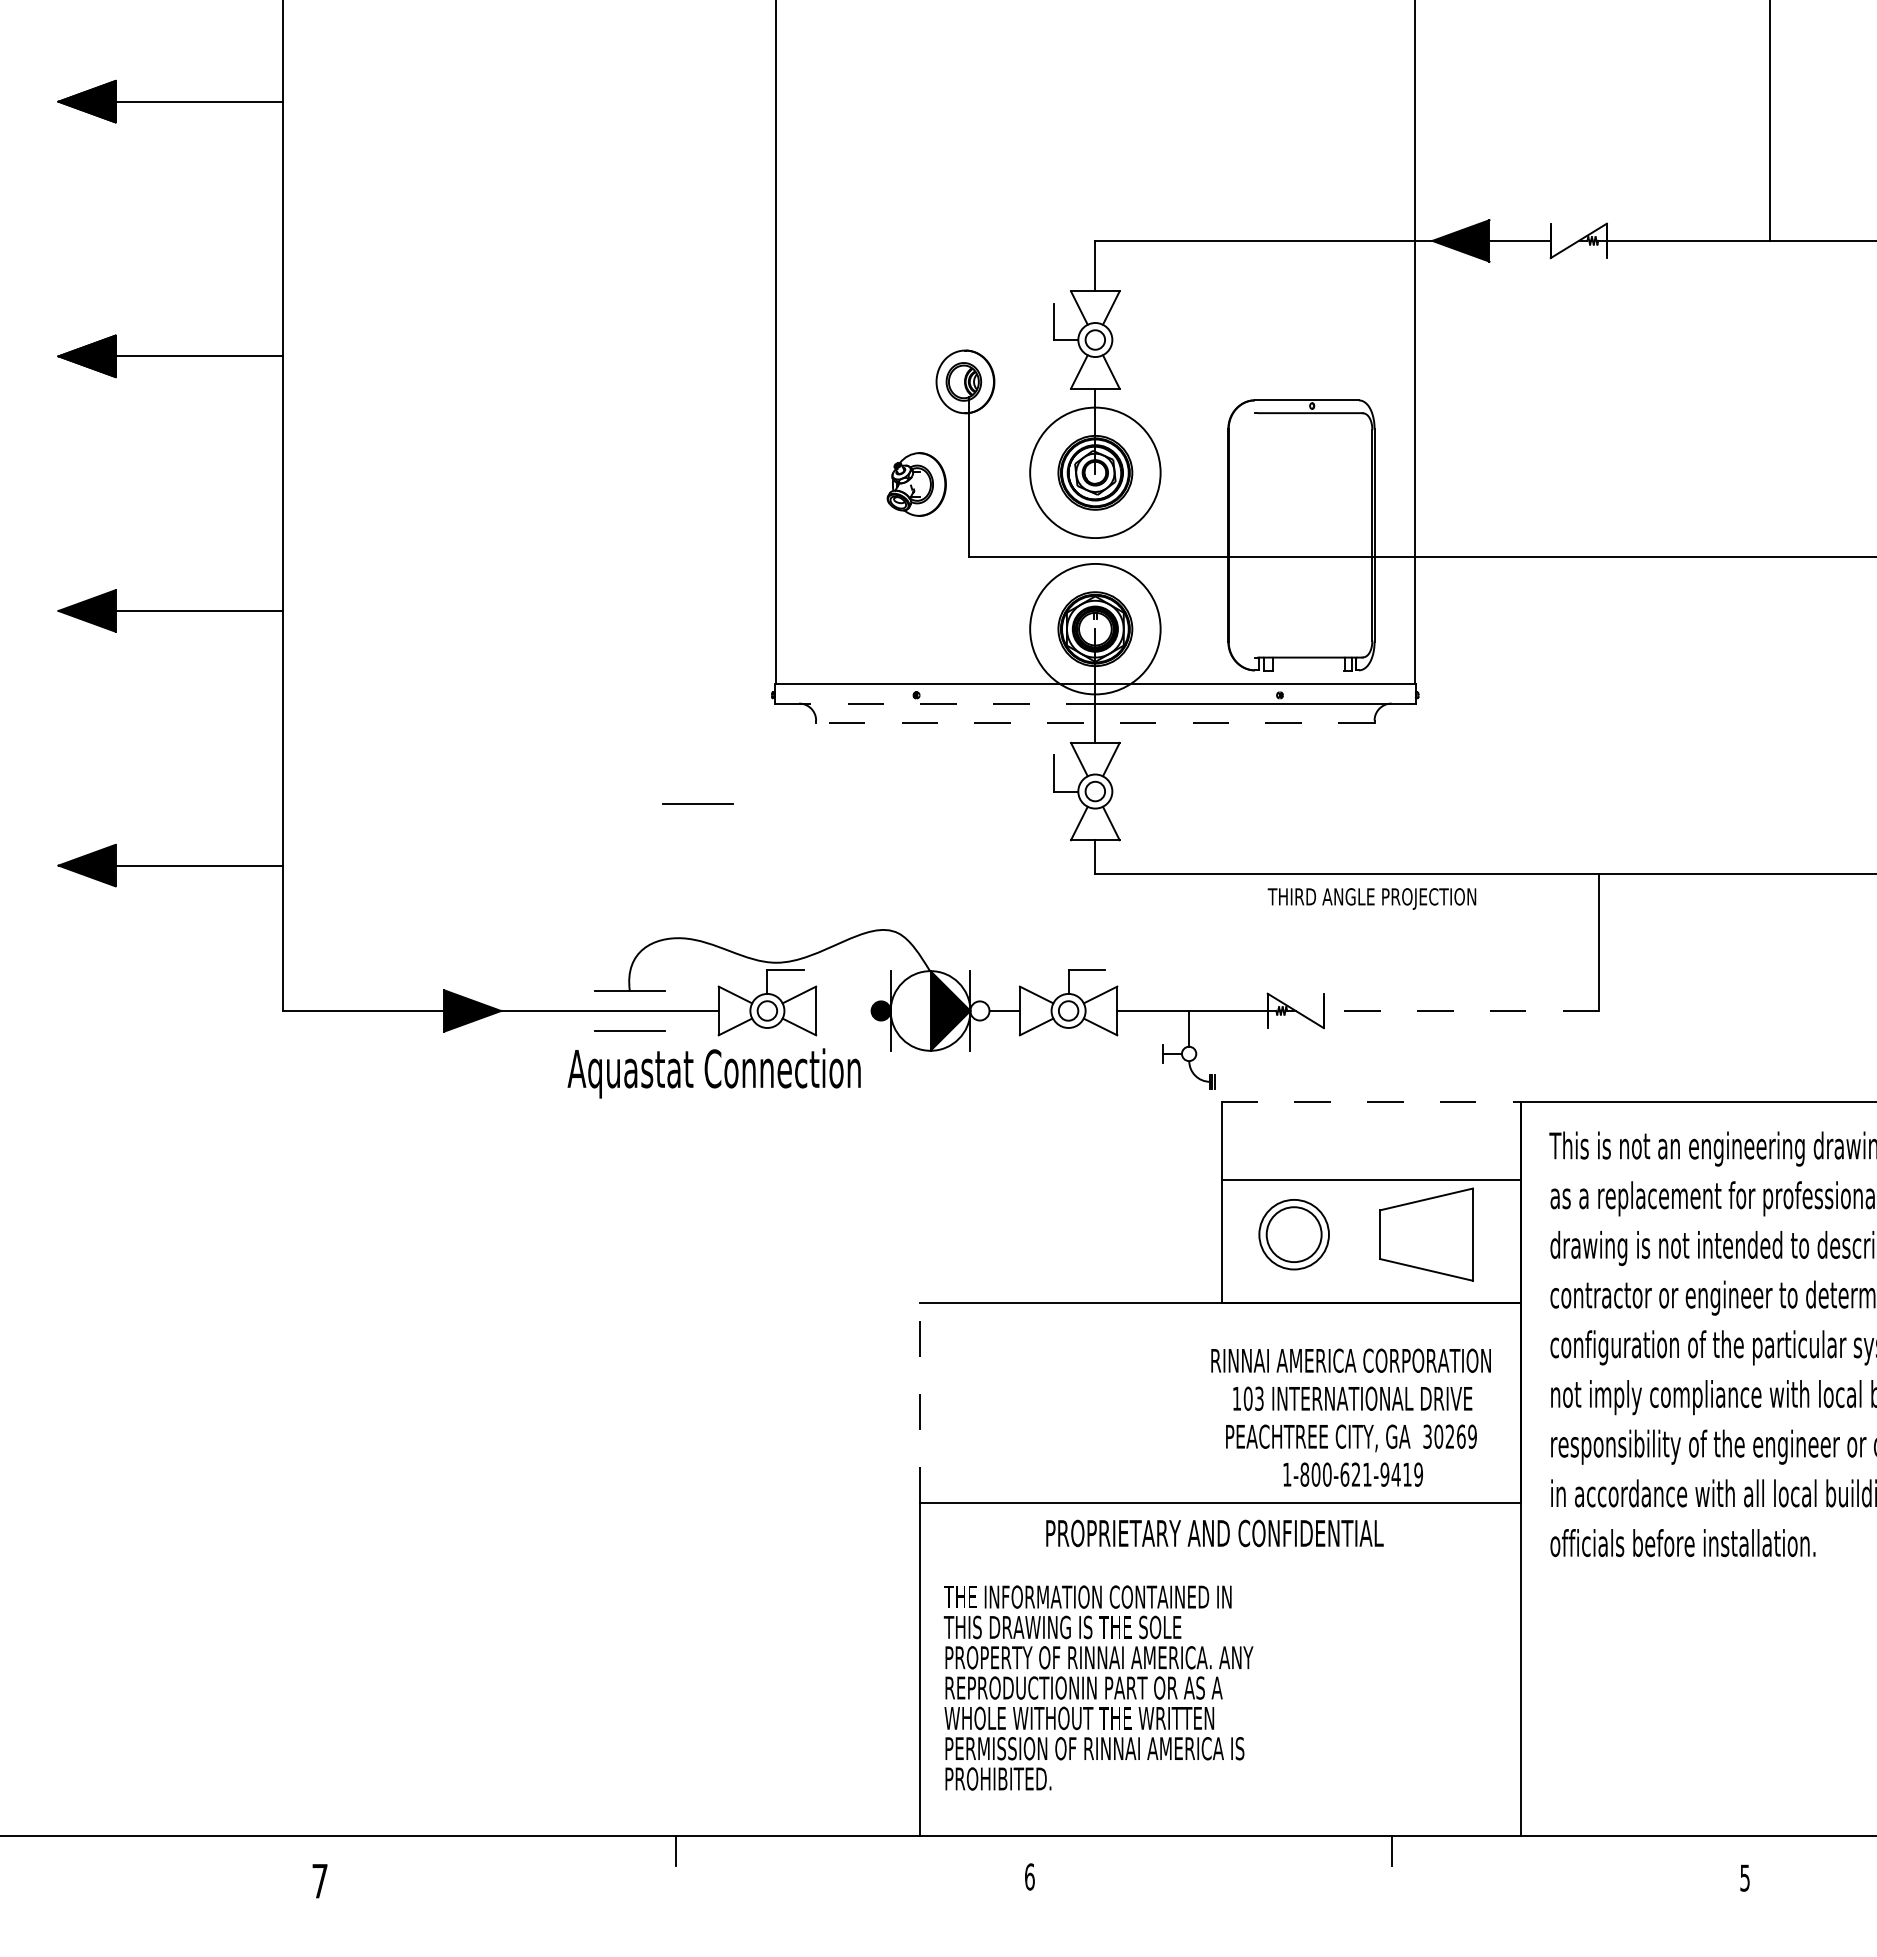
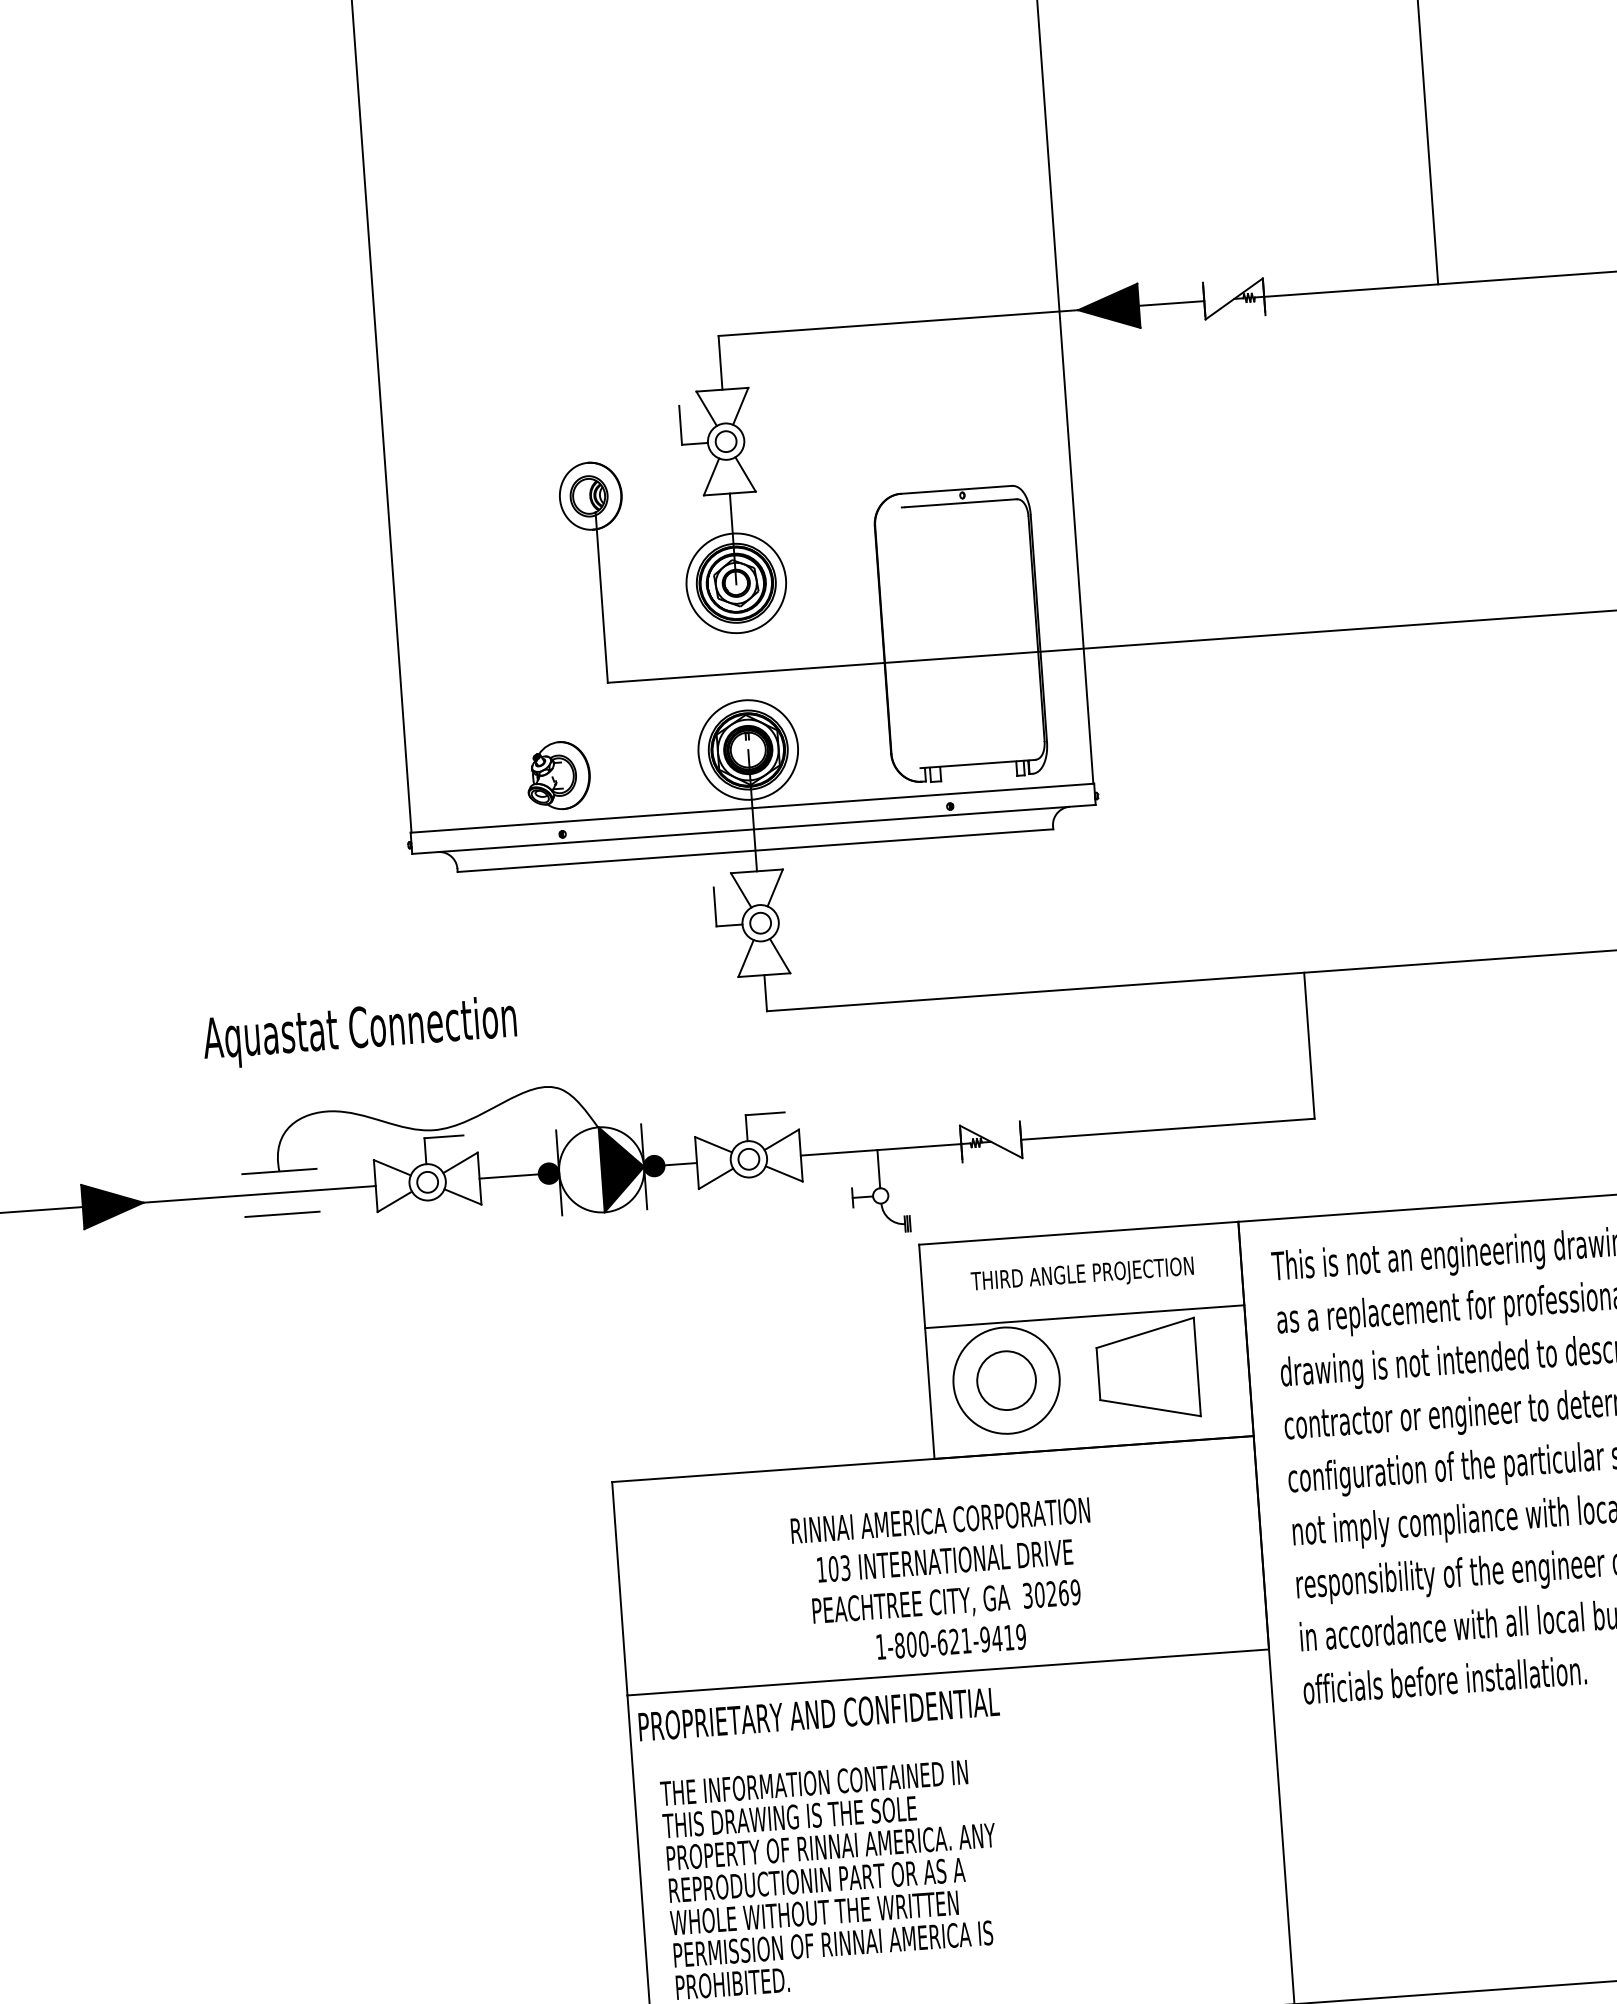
circle: (1094, 472) -> (735, 583), size x0.71
part: (916, 484) -> (558, 775), moved
circle: (1094, 628) -> (747, 749), size x0.71
line: (935, 703) -> (583, 841), dashed -> solid
line: (1094, 723) -> (754, 850), dashed -> solid
line: (697, 803) -> (337, 966), removed
text: (1371, 898) -> (1081, 1275), moved
line: (843, 1010) -> (508, 1176), added
fill: (979, 1010) -> (653, 1165), added
line: (1461, 1010) -> (1167, 1128), dashed -> solid
text: (713, 1073) -> (359, 1032), moved
line: (1371, 1102) -> (1078, 1233), dashed -> solid
circle: (1293, 1234) -> (1005, 1380), size x1.43
line: (919, 1402) -> (619, 1588), dashed -> solid
text: (1350, 1417) -> (944, 1581), moved
text: (1214, 1533) -> (818, 1714), moved

